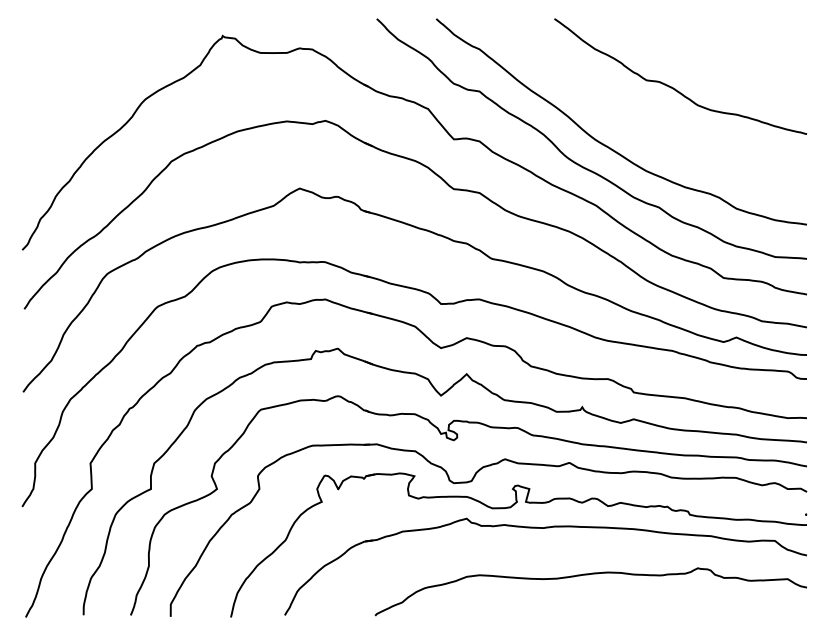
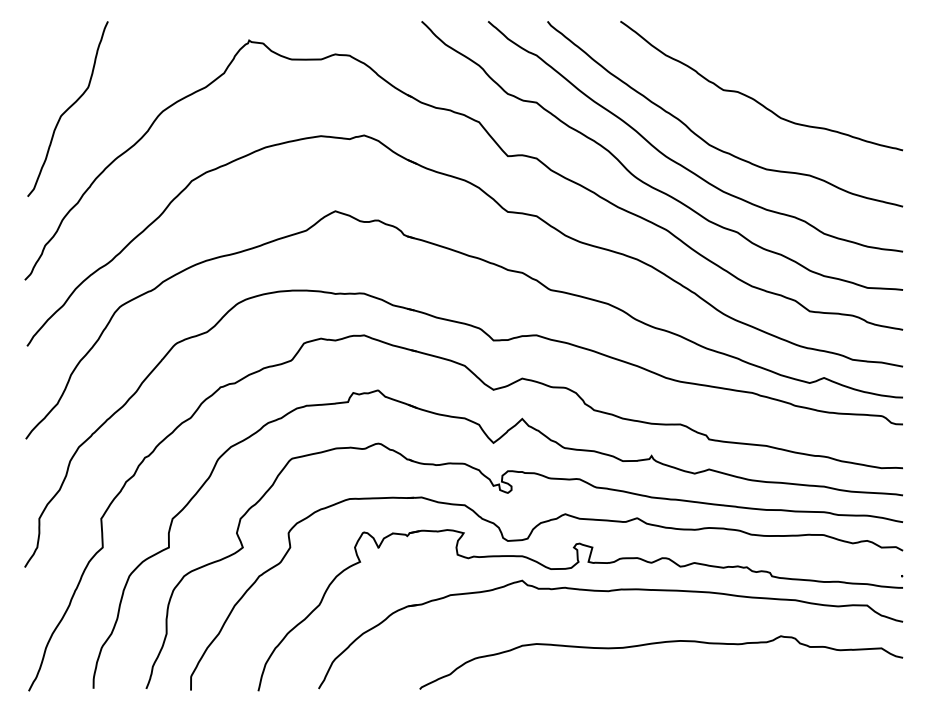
curve: (60, 96) -> (67, 108), added
curve: (629, 124) -> (704, 139), added

